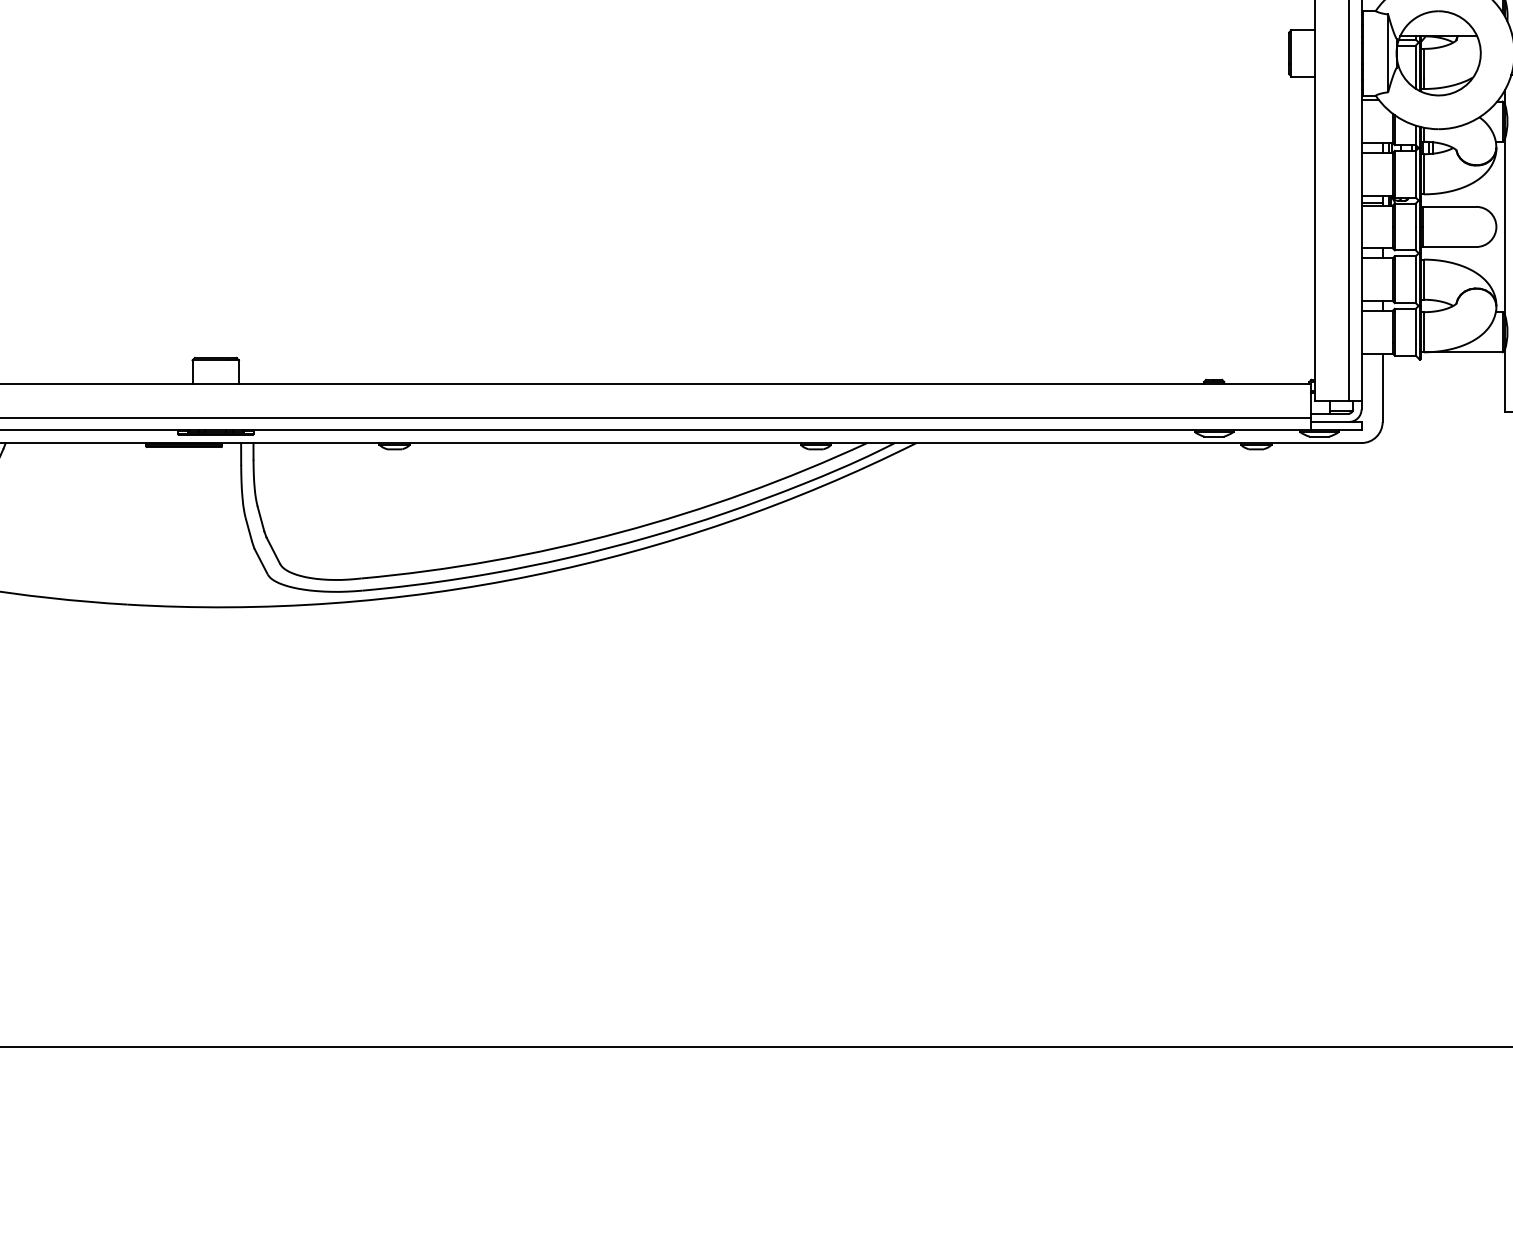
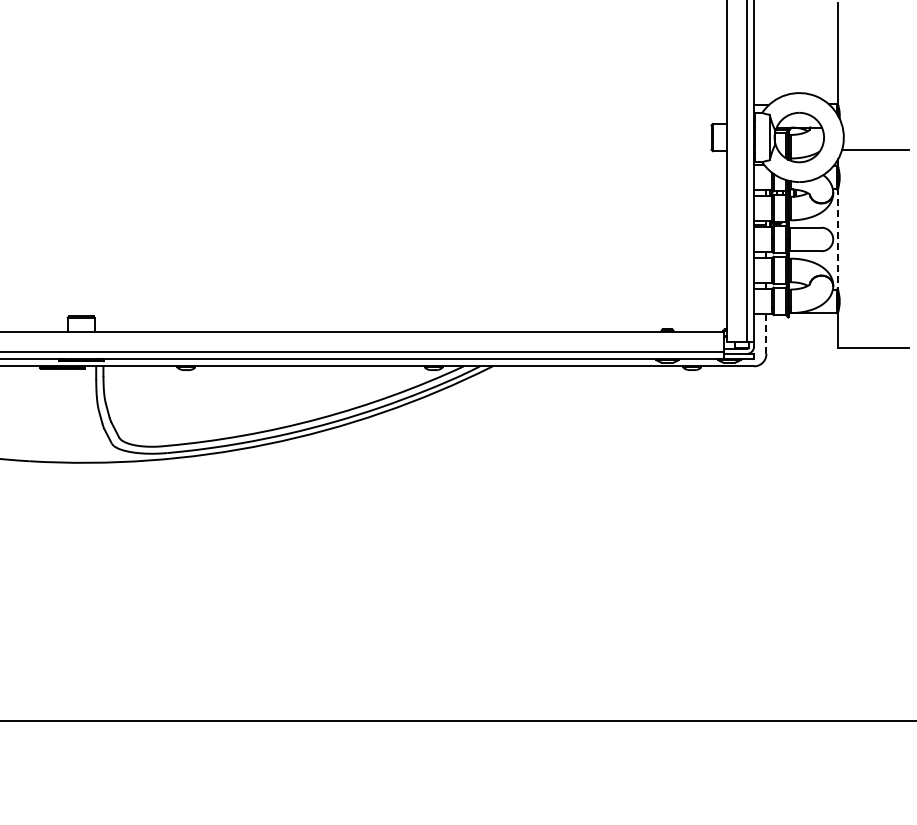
line: (1505, 226) -> (838, 239), solid -> dashed
line: (1382, 387) -> (766, 333), solid -> dashed

